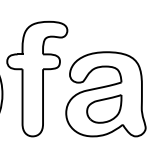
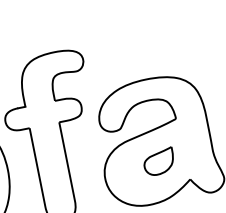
part: (104, 108) -> (159, 161), size x0.6

